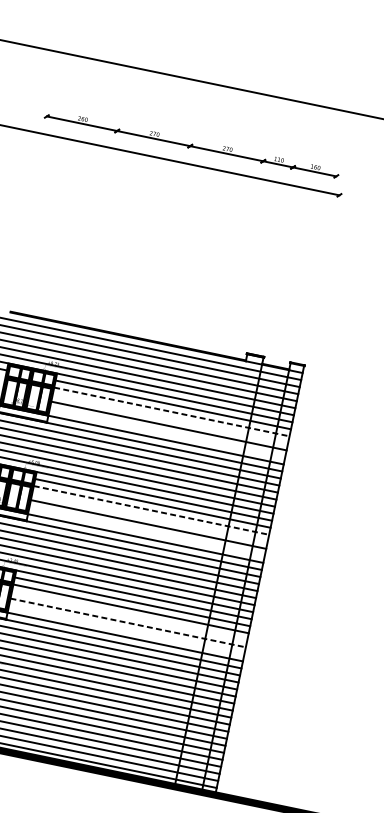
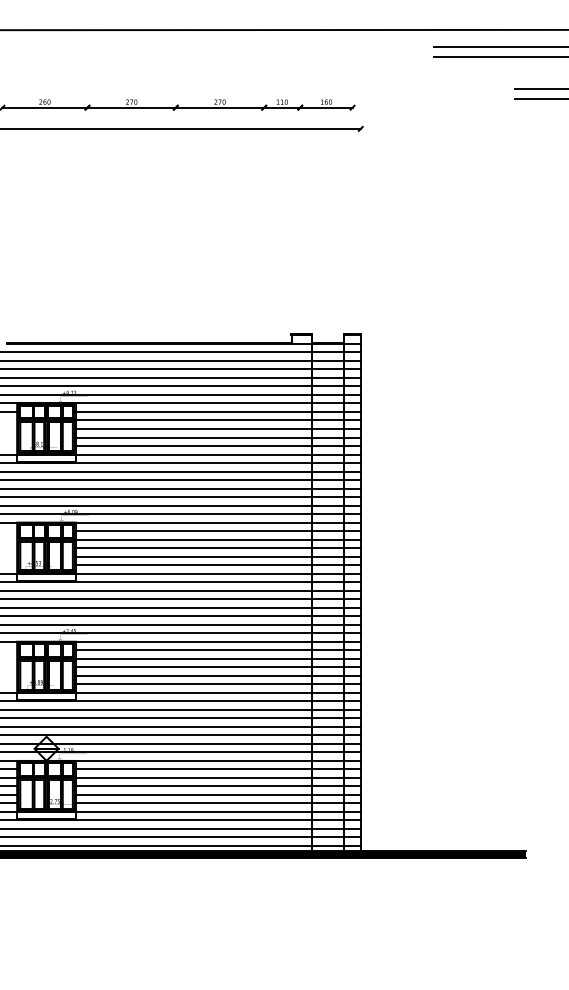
line: (171, 411) -> (218, 420), dashed -> solid
line: (170, 418) -> (218, 428), added
line: (167, 433) -> (218, 446), added
line: (151, 510) -> (218, 539), dashed -> solid
line: (150, 517) -> (218, 548), added
line: (147, 531) -> (218, 565), added
line: (129, 616) -> (218, 667), added
line: (128, 622) -> (218, 675), dashed -> solid
line: (126, 630) -> (218, 684), added

